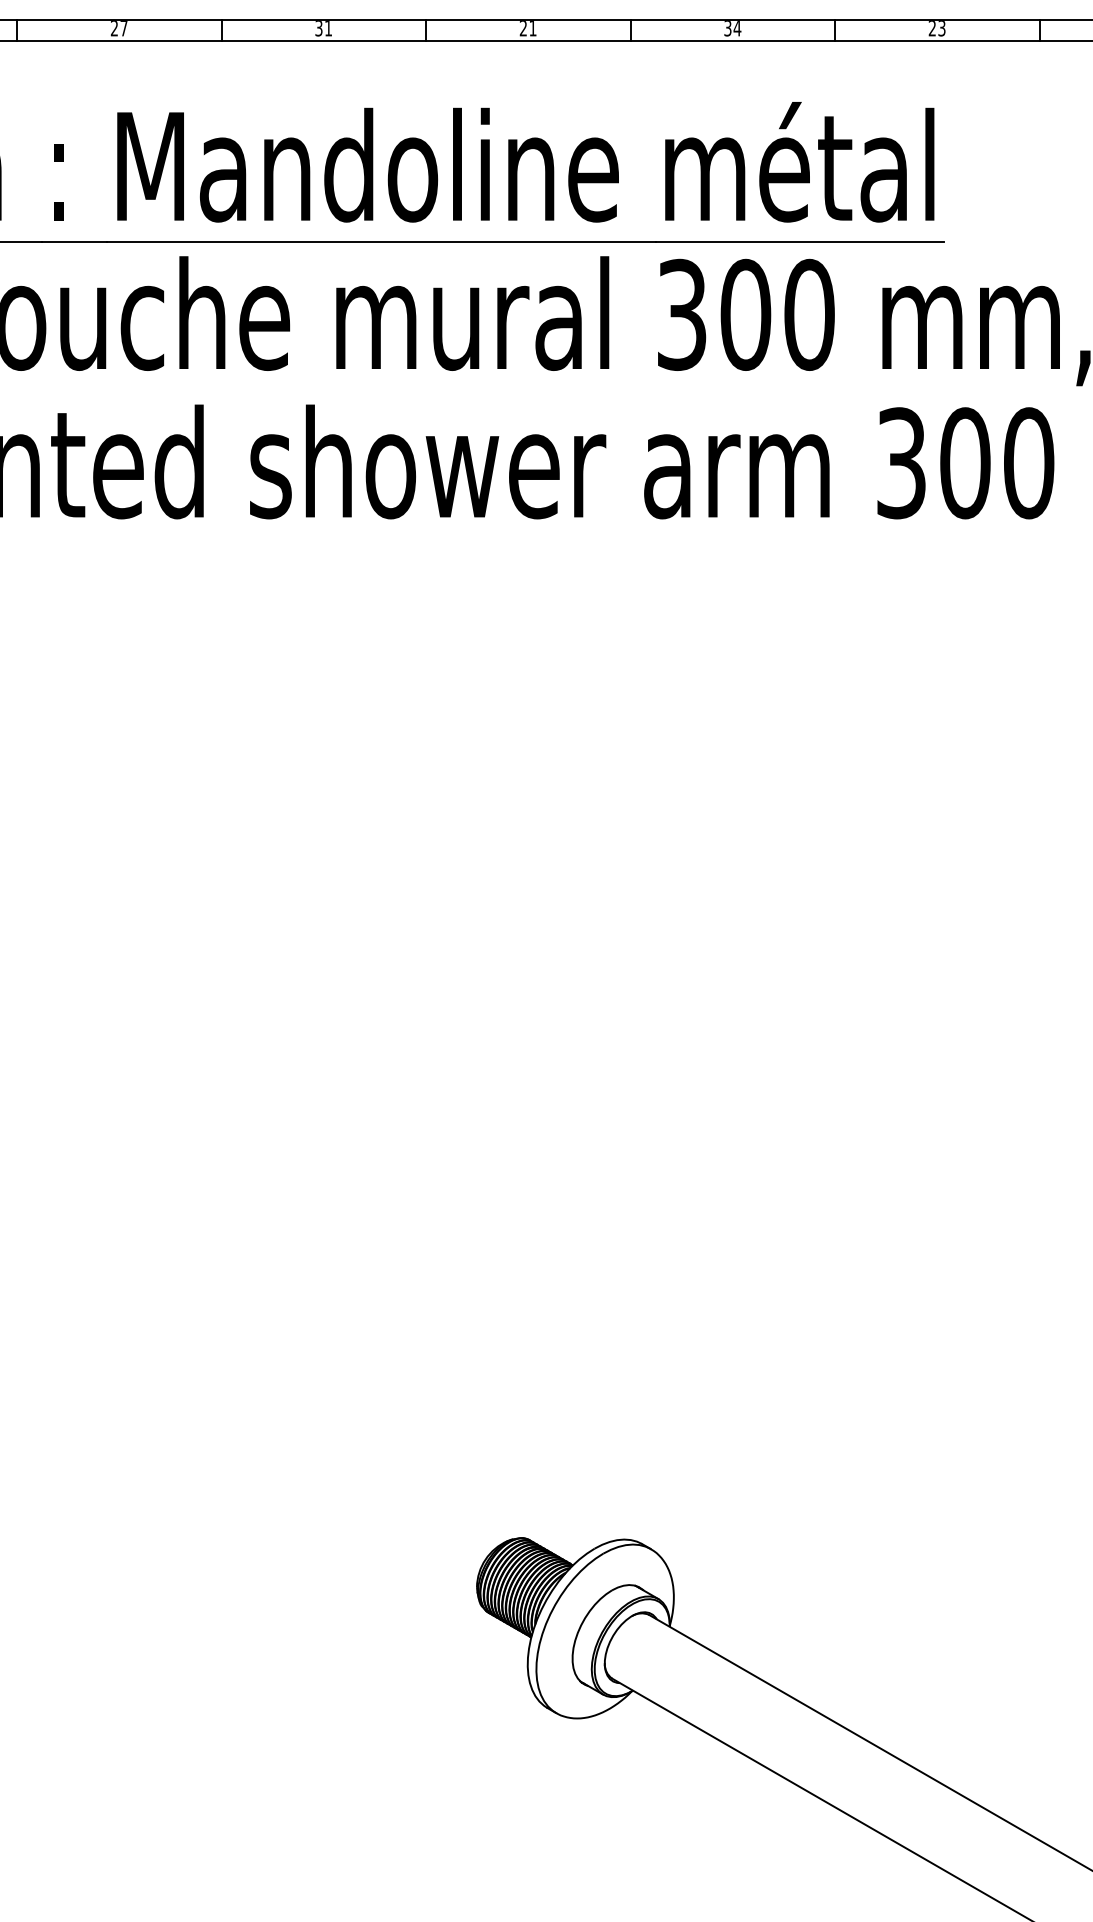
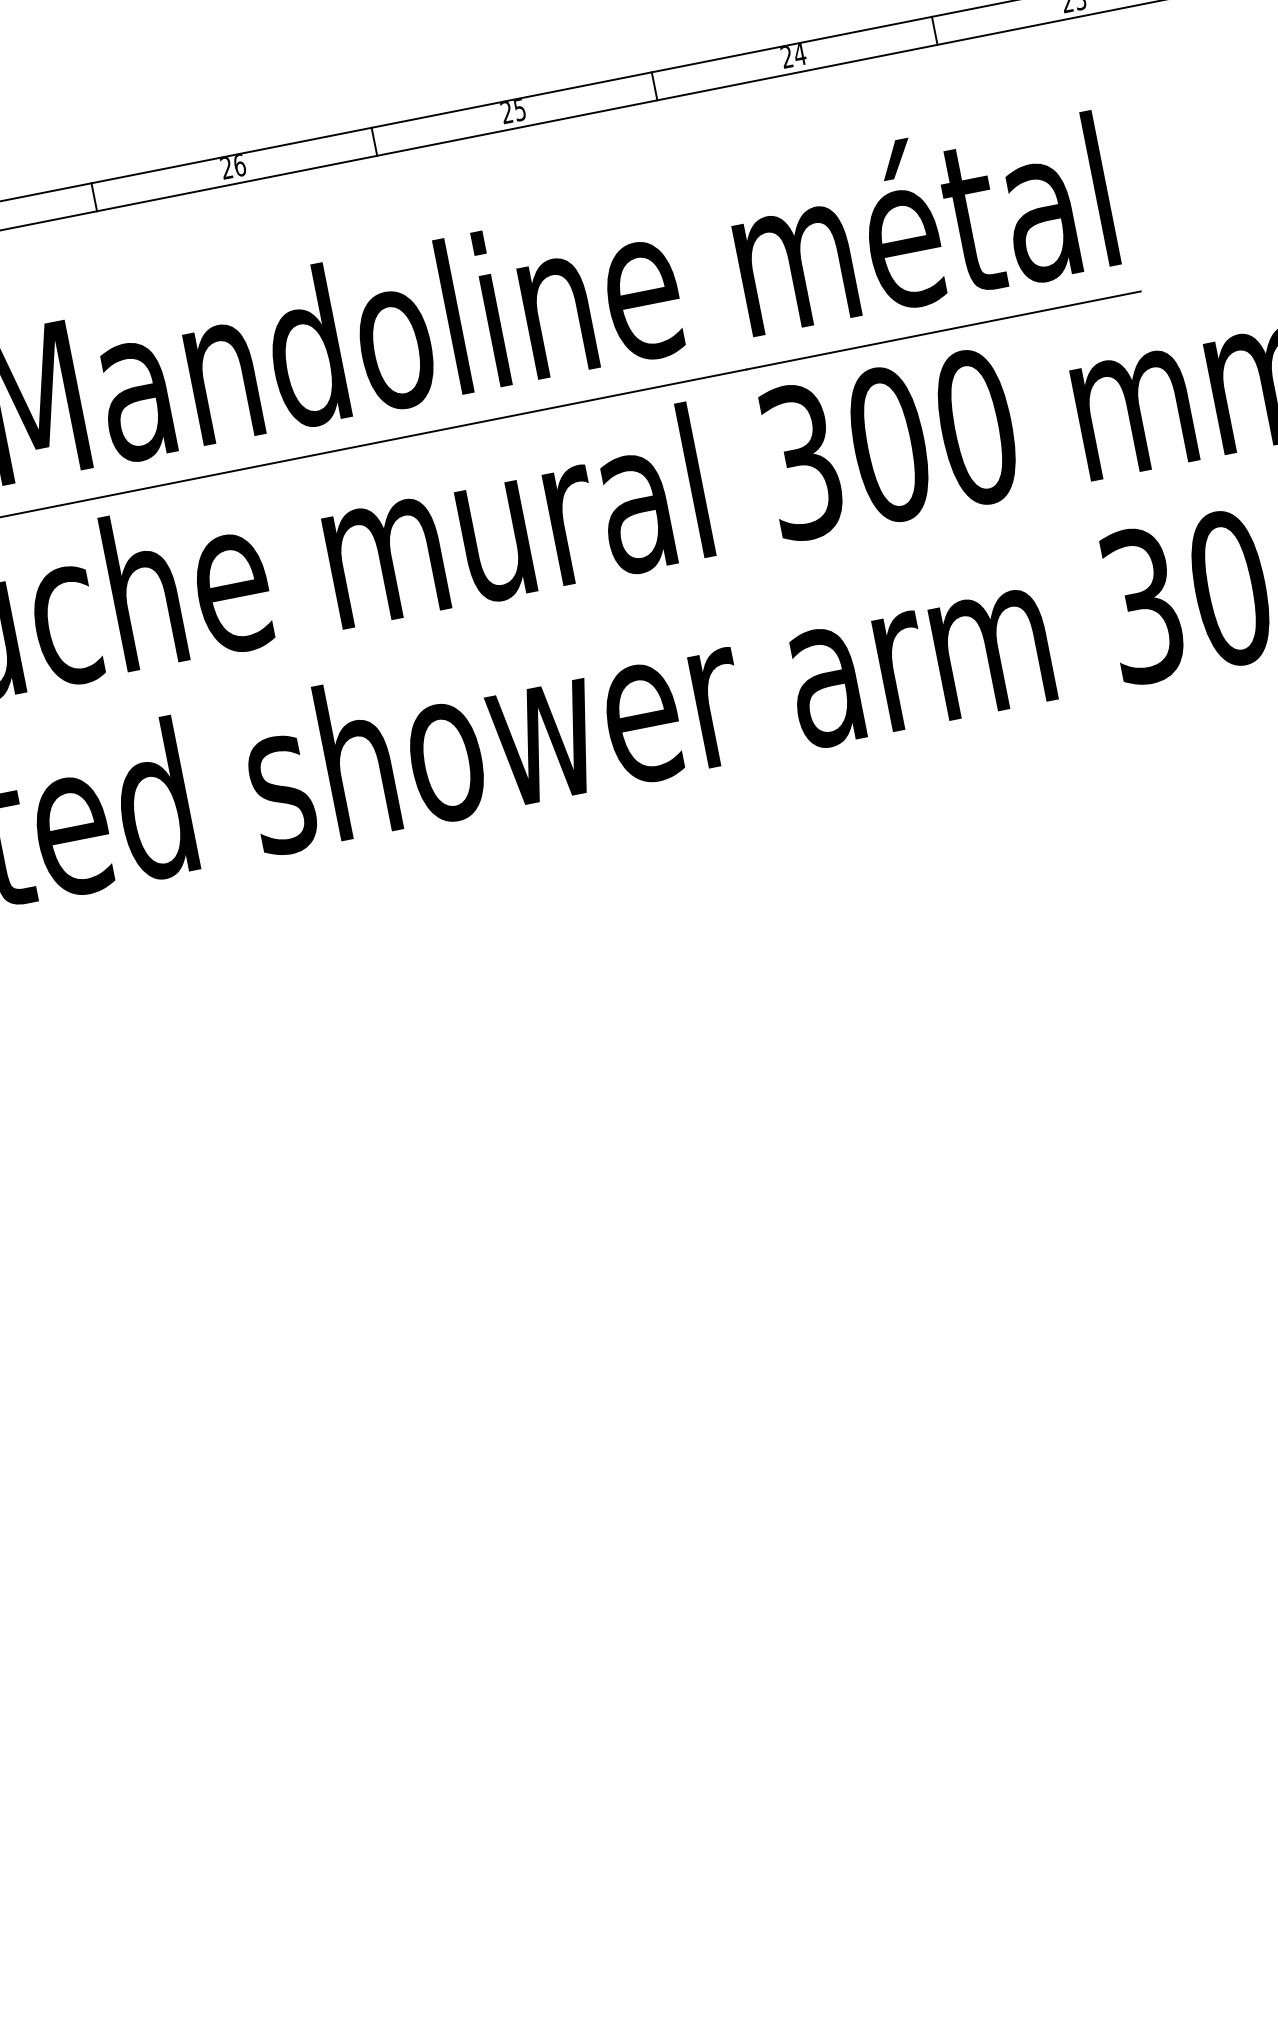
text: (323, 28) -> (232, 166), 31 -> 26
text: (532, 28) -> (519, 110), 21 -> 25
text: (727, 28) -> (786, 57), 34 -> 24

